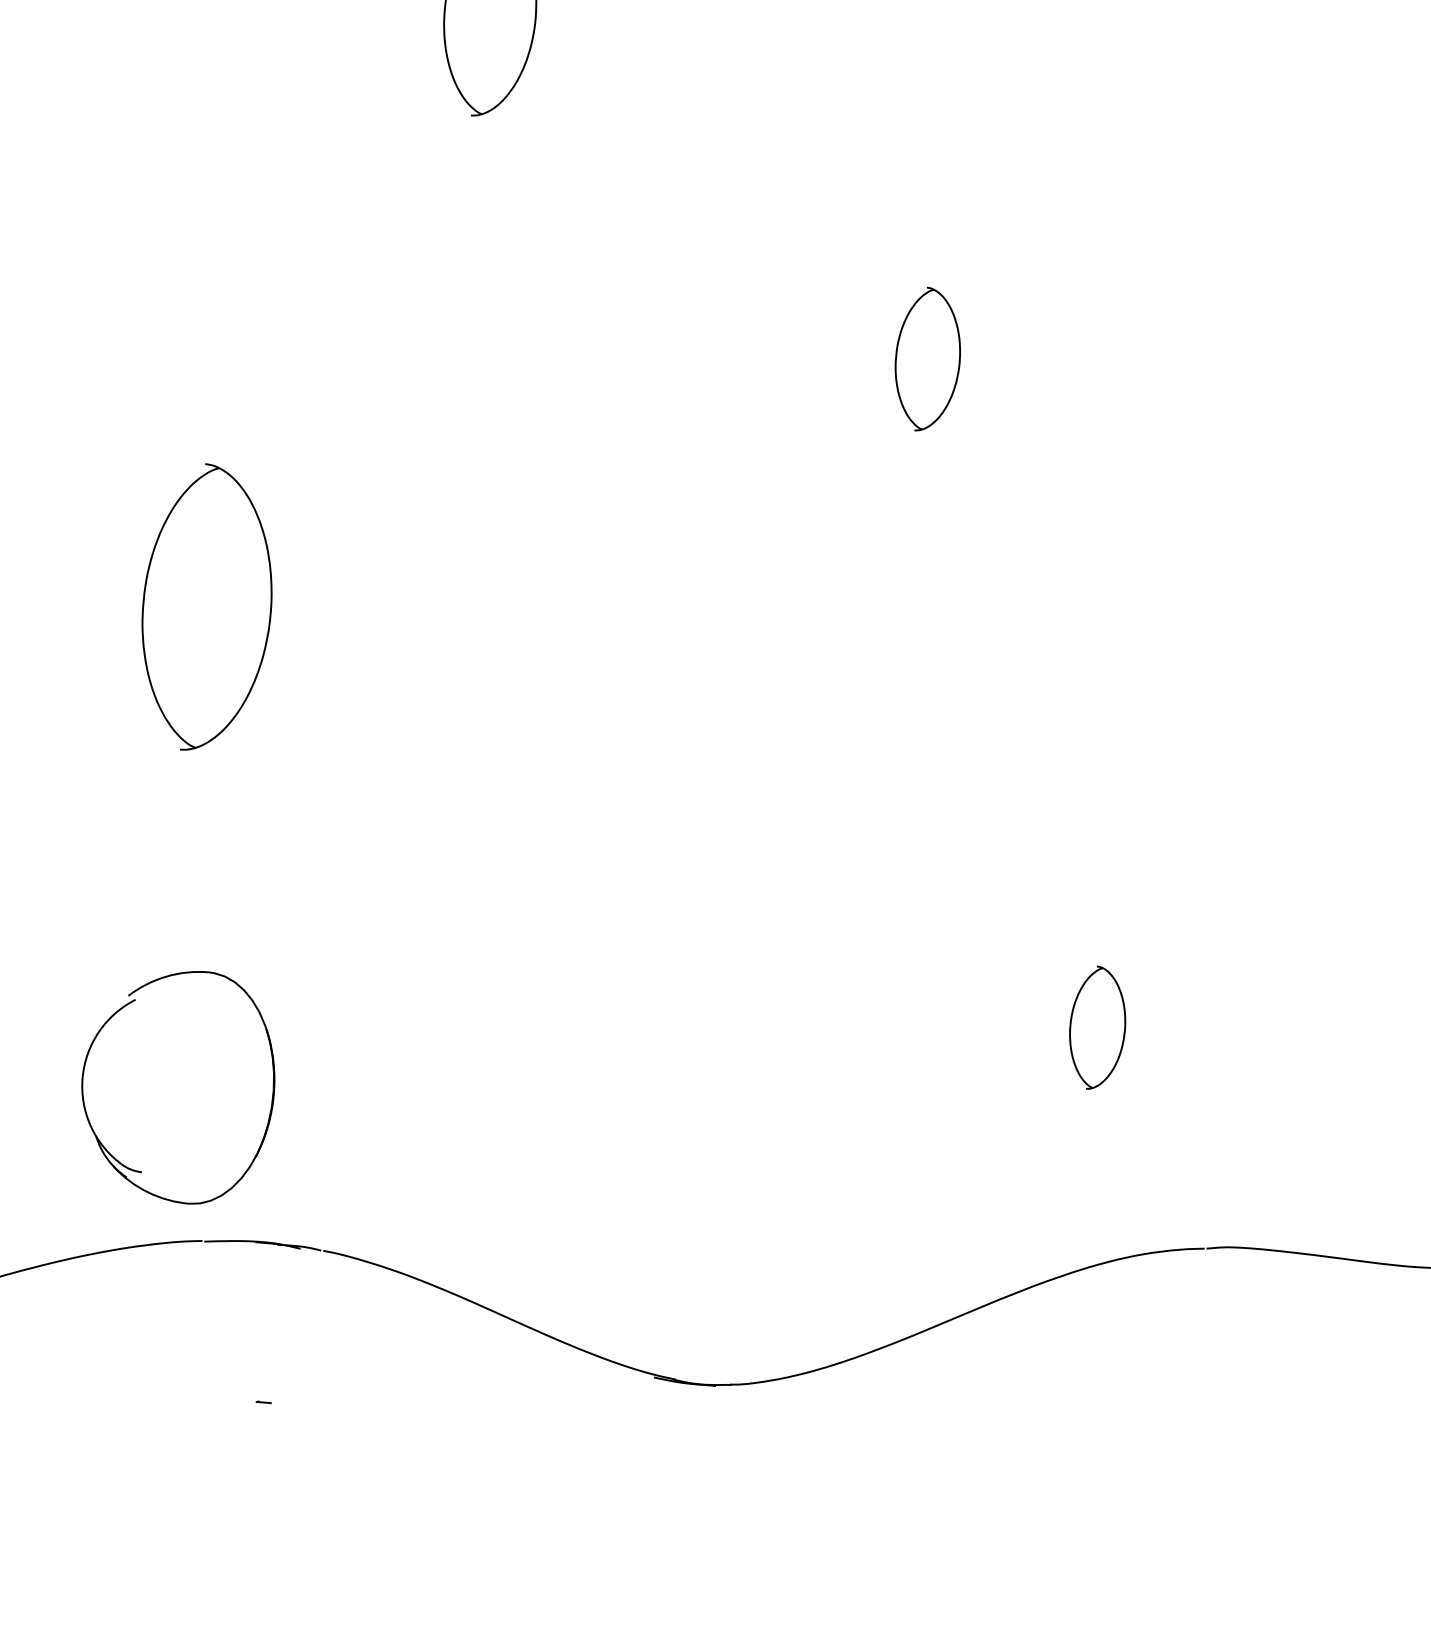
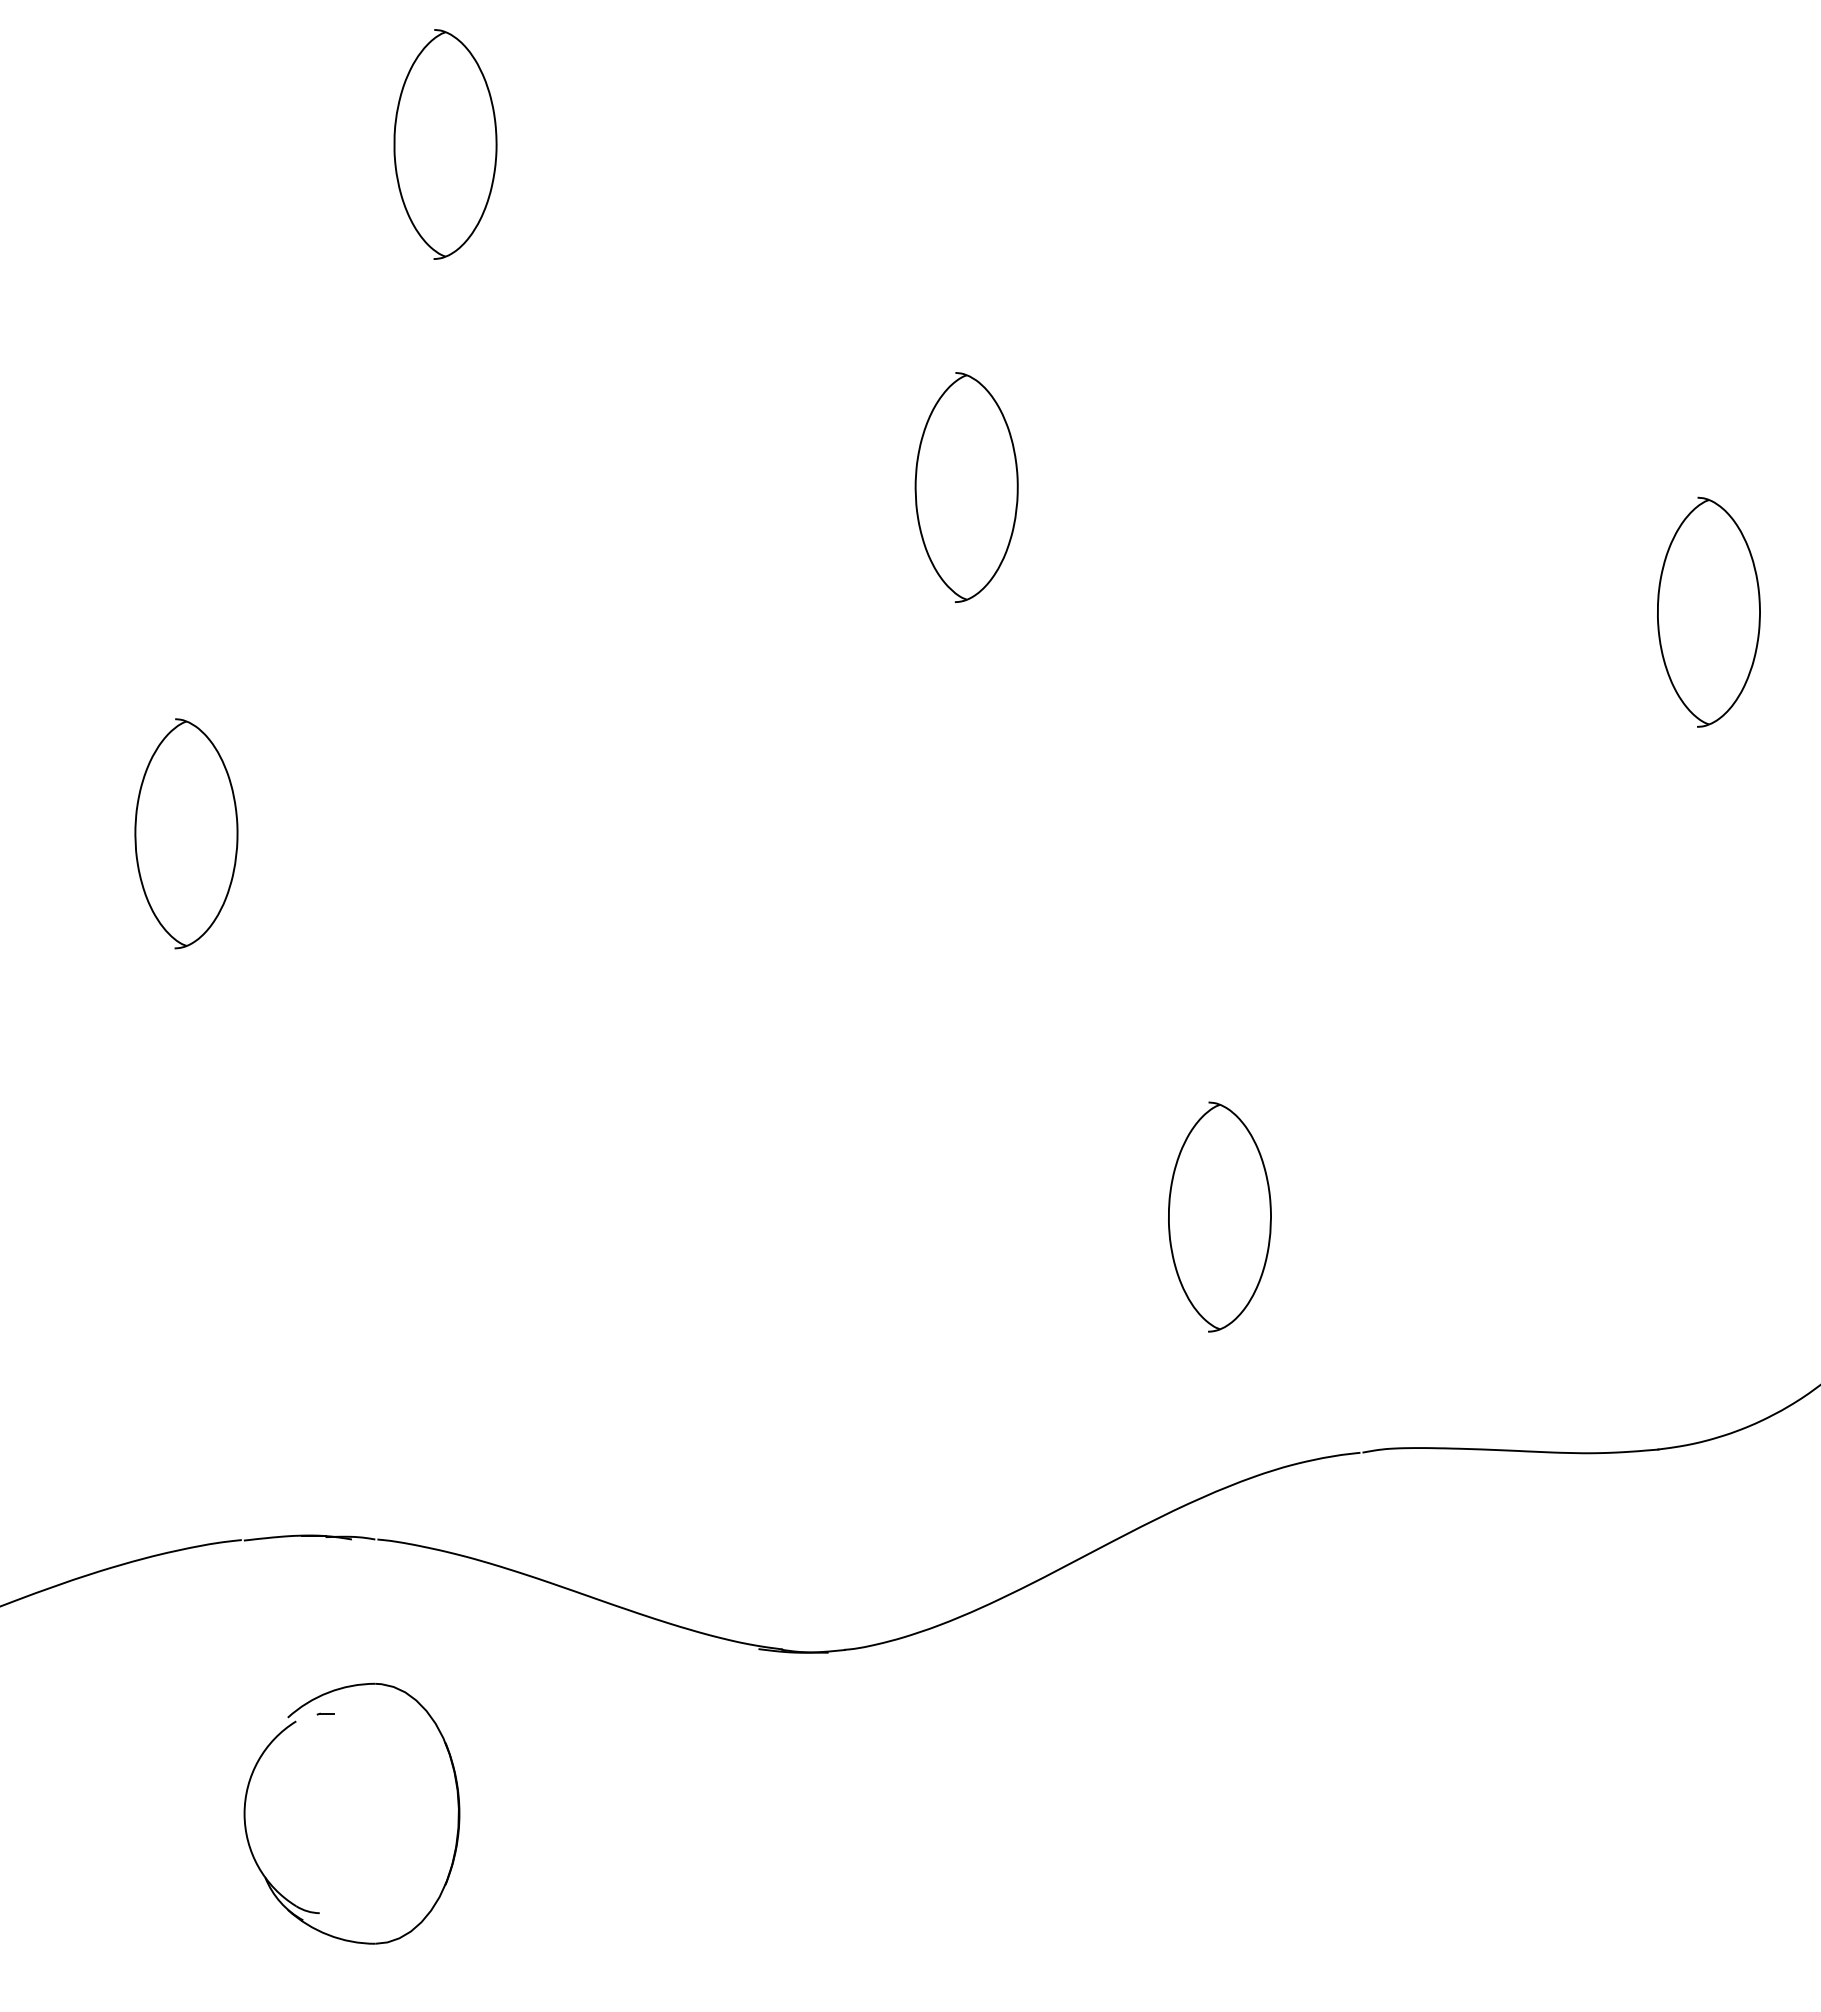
part: (927, 359) -> (966, 487), size x1.43
part: (207, 607) -> (186, 833), size x0.71
part: (1097, 1027) -> (1219, 1216), size x1.67
part: (141, 1171) -> (319, 1912), moved

